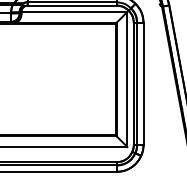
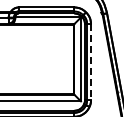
line: (144, 84) -> (91, 62), solid -> dashed

